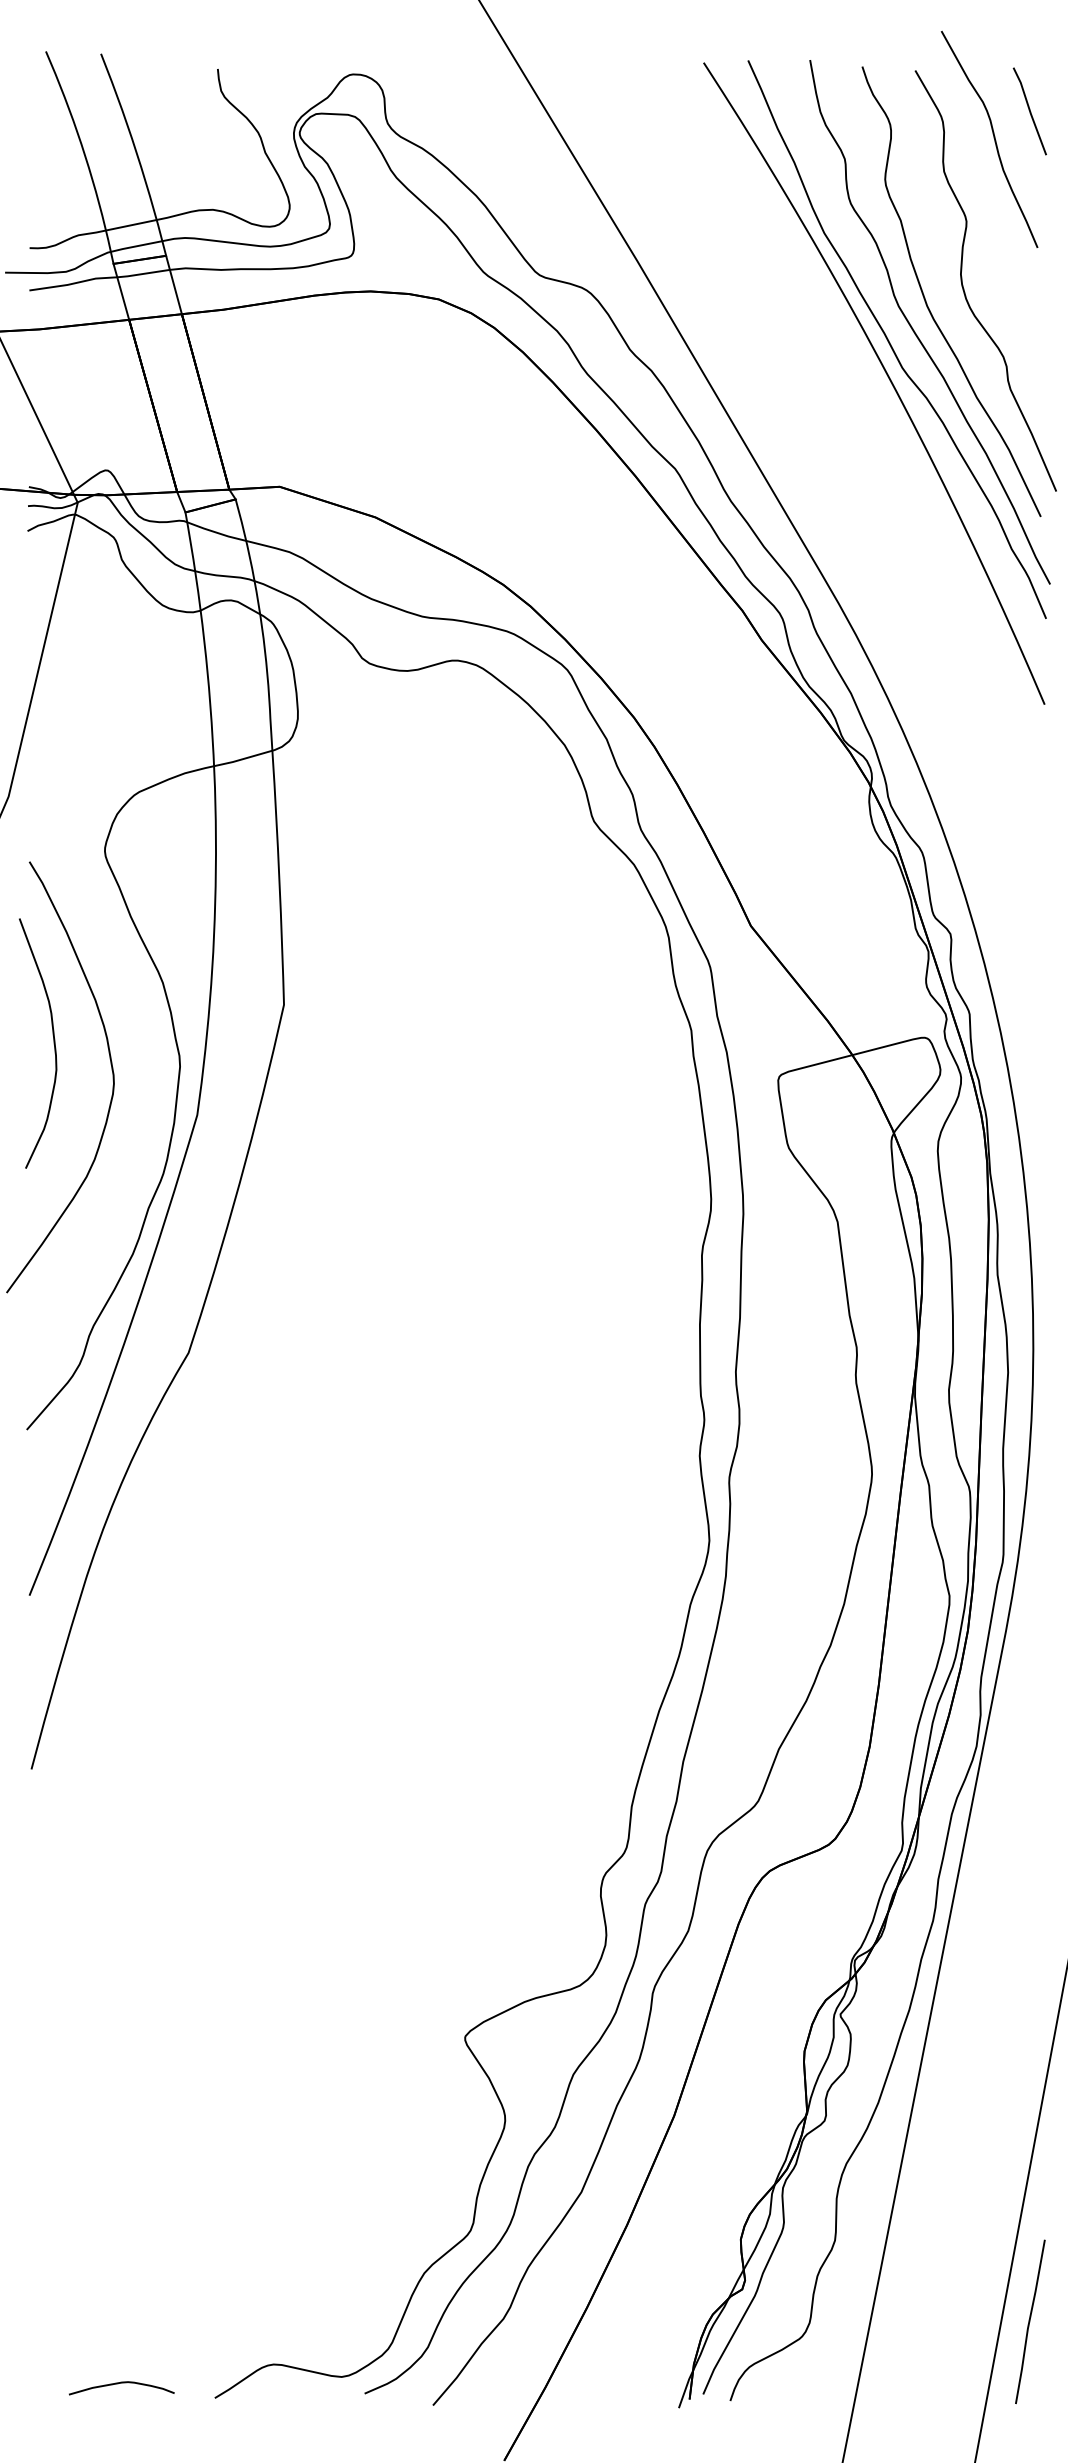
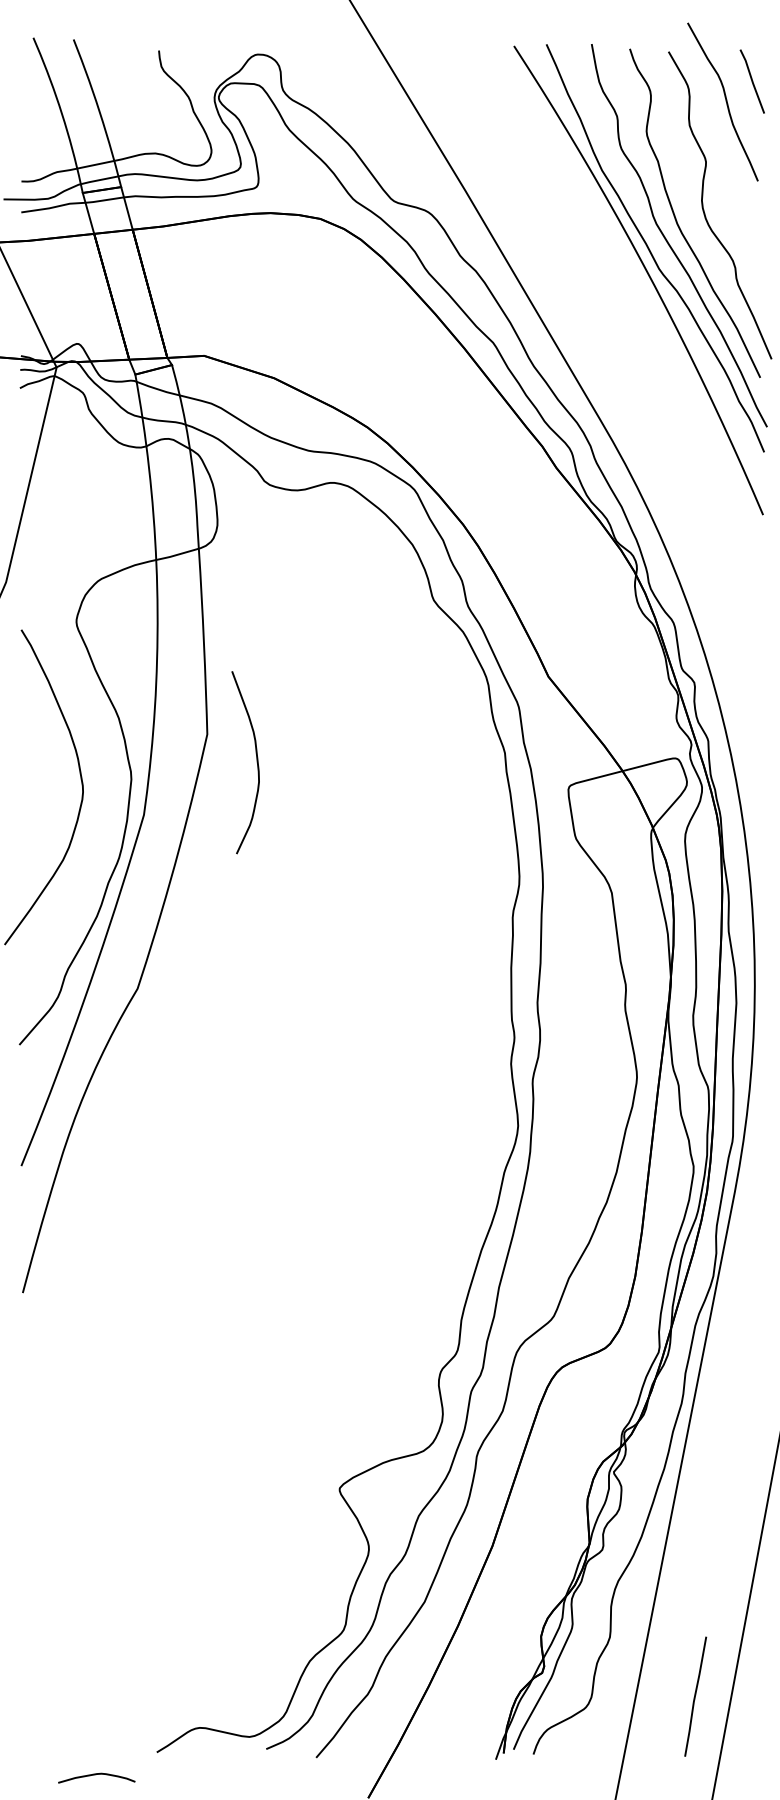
curve: (52, 1043) -> (256, 762), moved
line: (1030, 2321) -> (695, 1696), moved
curve: (119, 2384) -> (95, 1775), moved

